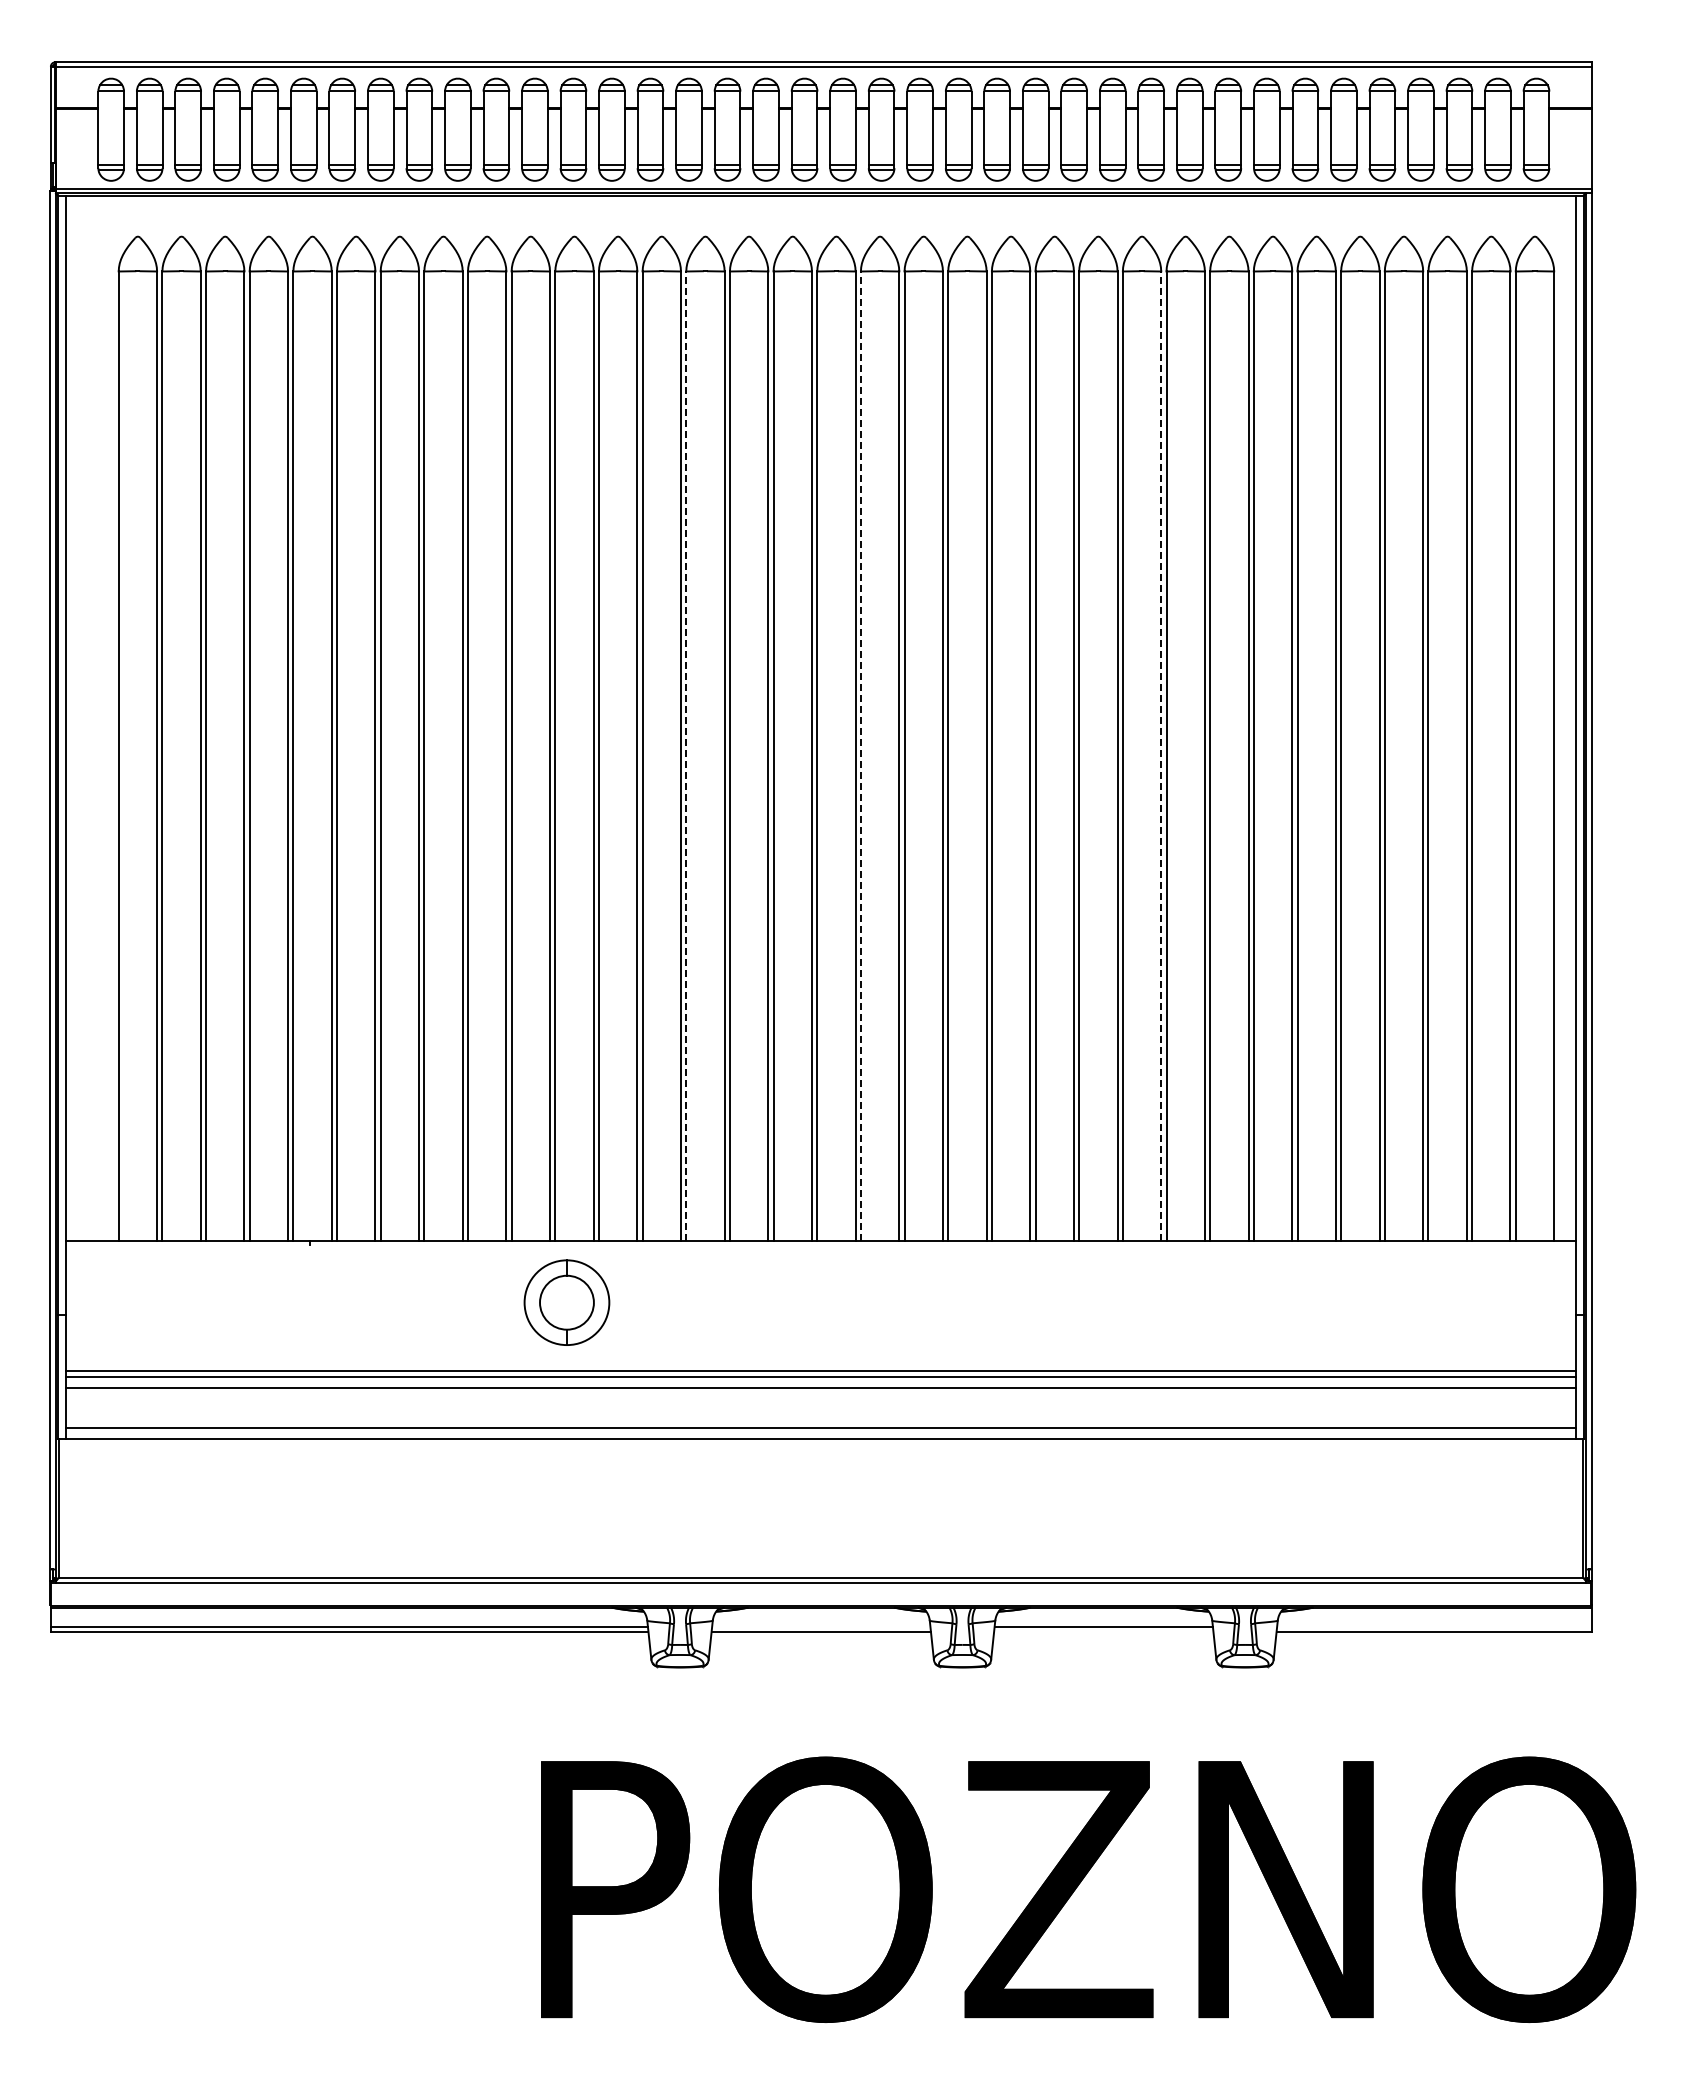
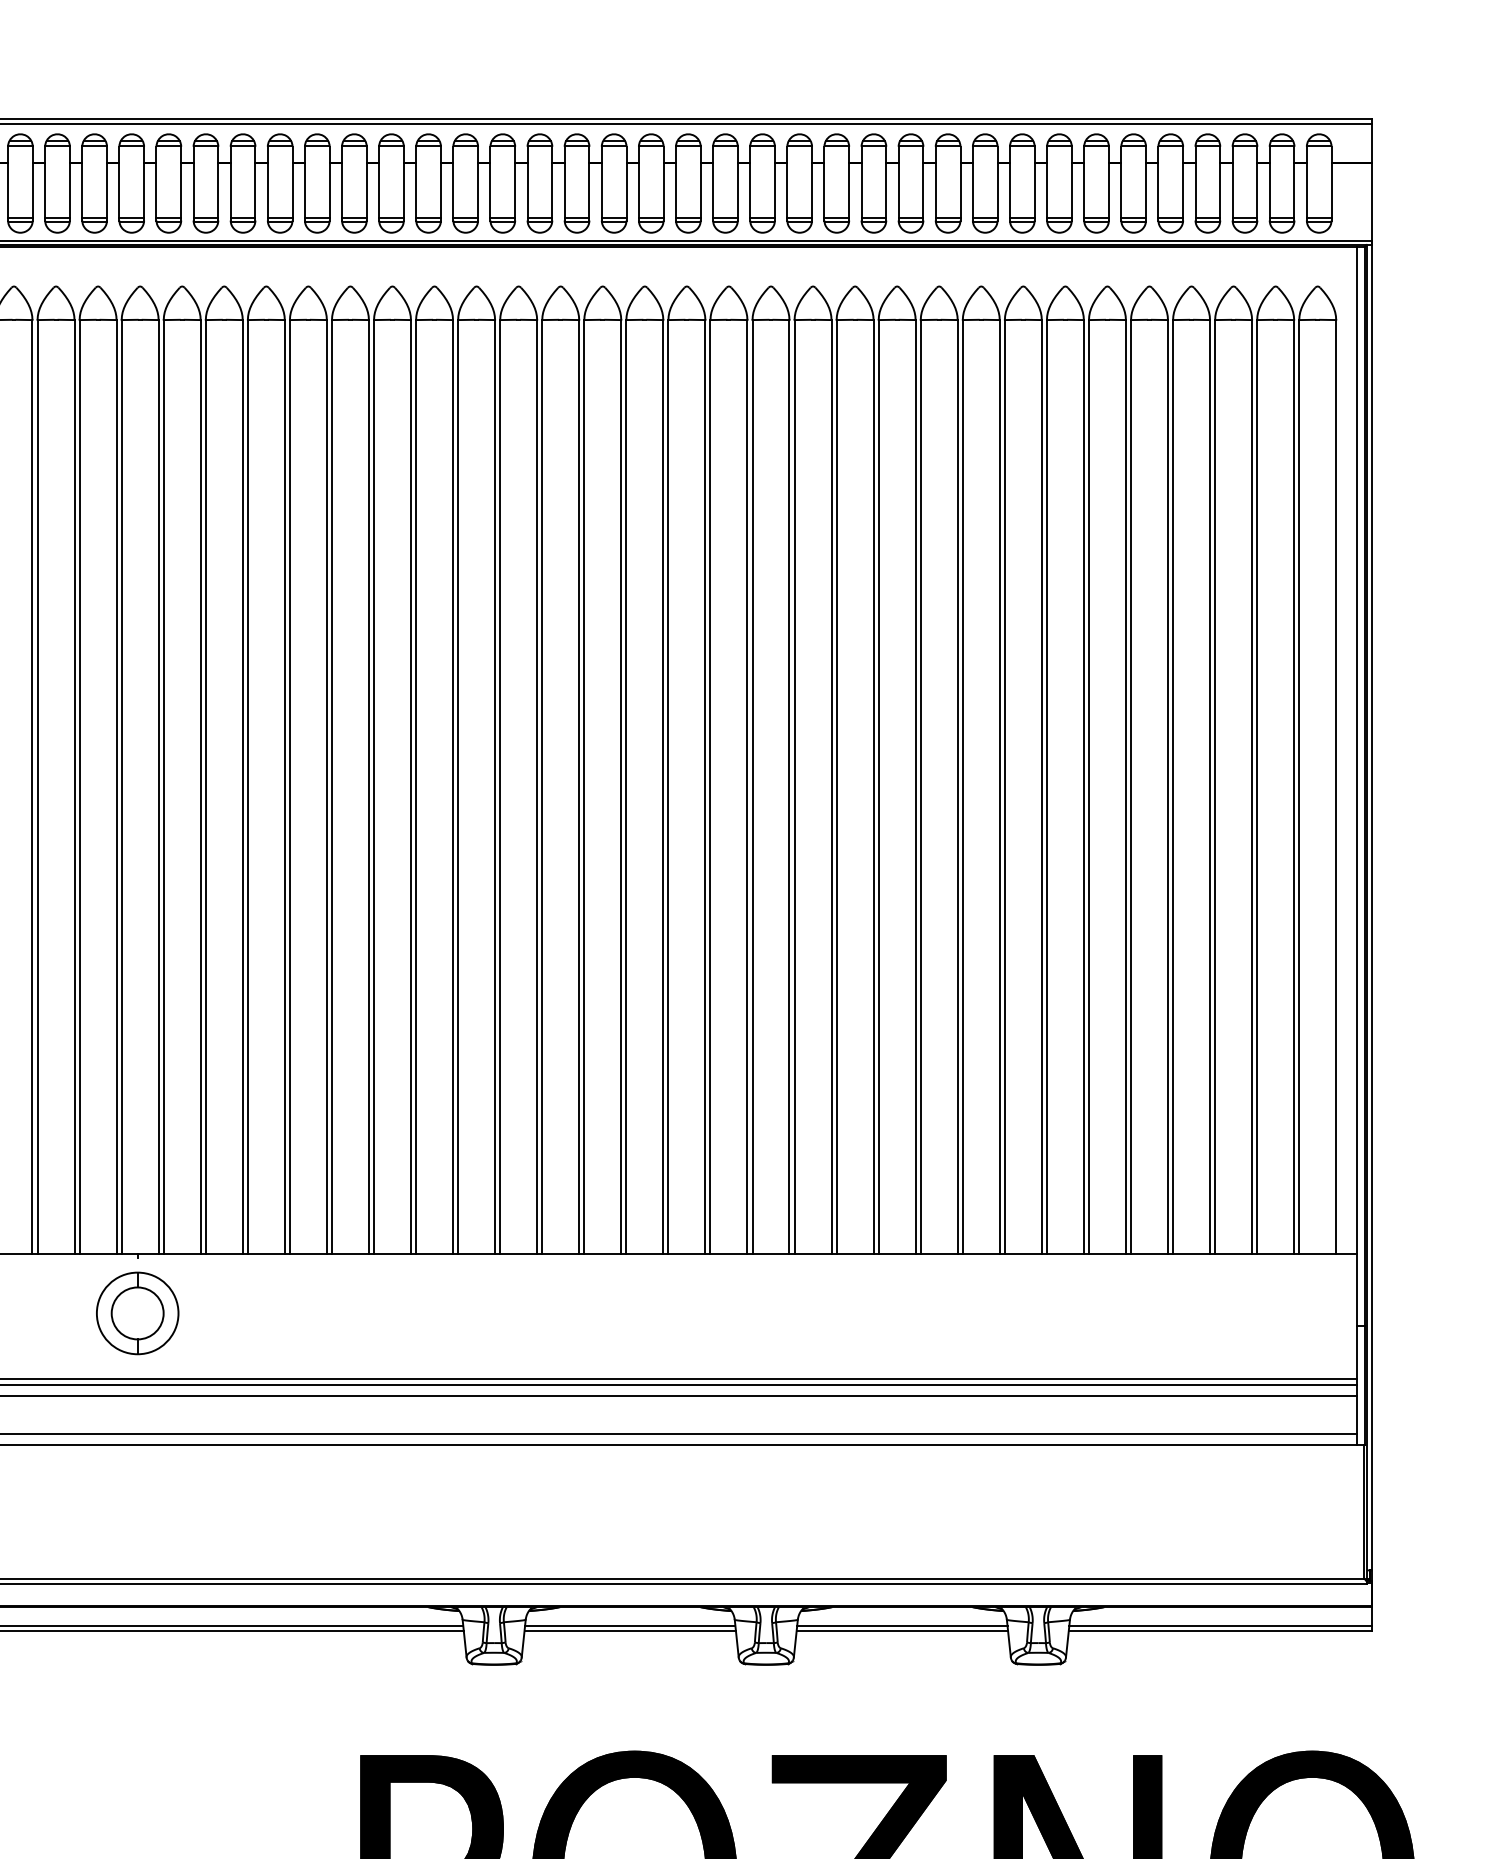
line: (686, 756) -> (500, 787), dashed -> solid
line: (860, 756) -> (668, 787), dashed -> solid
line: (1161, 756) -> (957, 787), dashed -> solid
part: (566, 1302) -> (137, 1313), moved
line: (821, 1626) -> (630, 1625), added
line: (1434, 1626) -> (1220, 1625), added
line: (1103, 1631) -> (902, 1630), added

